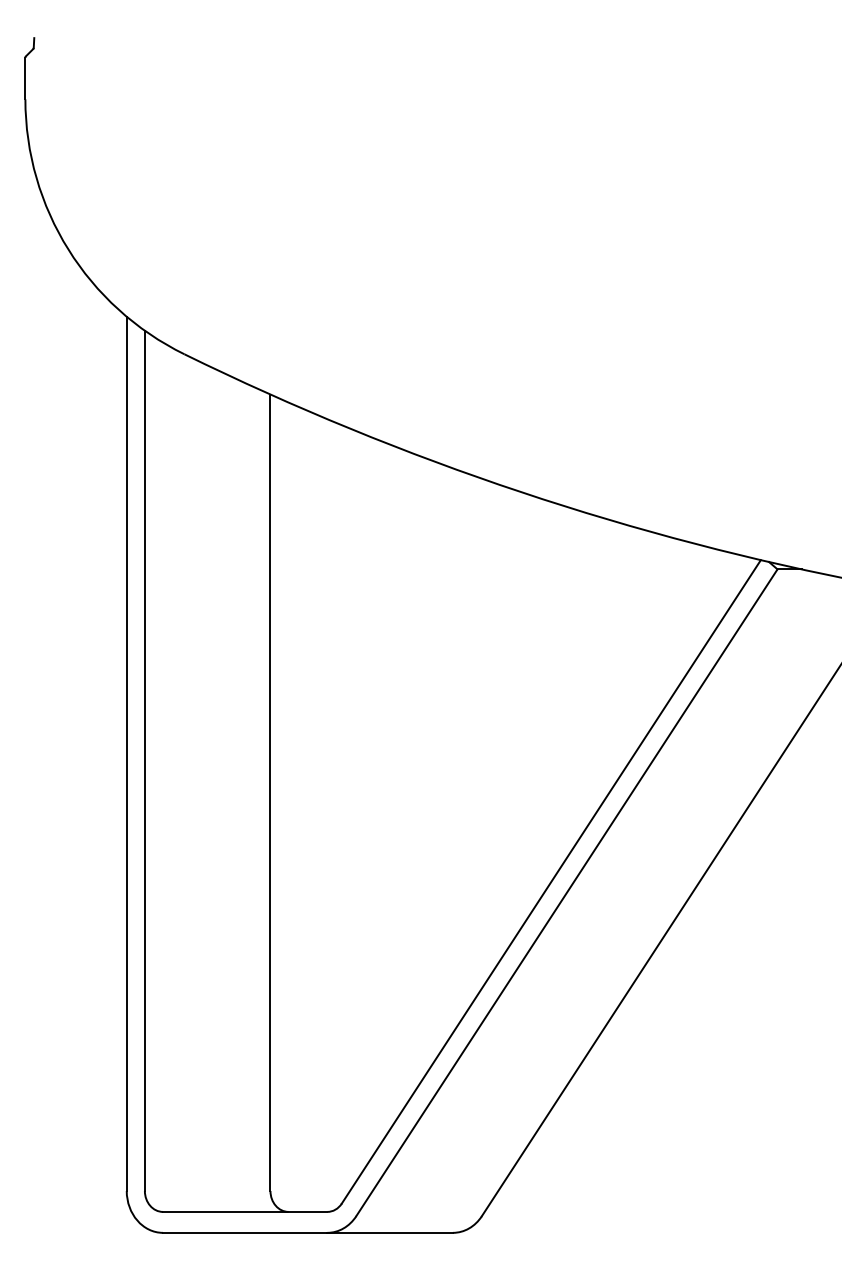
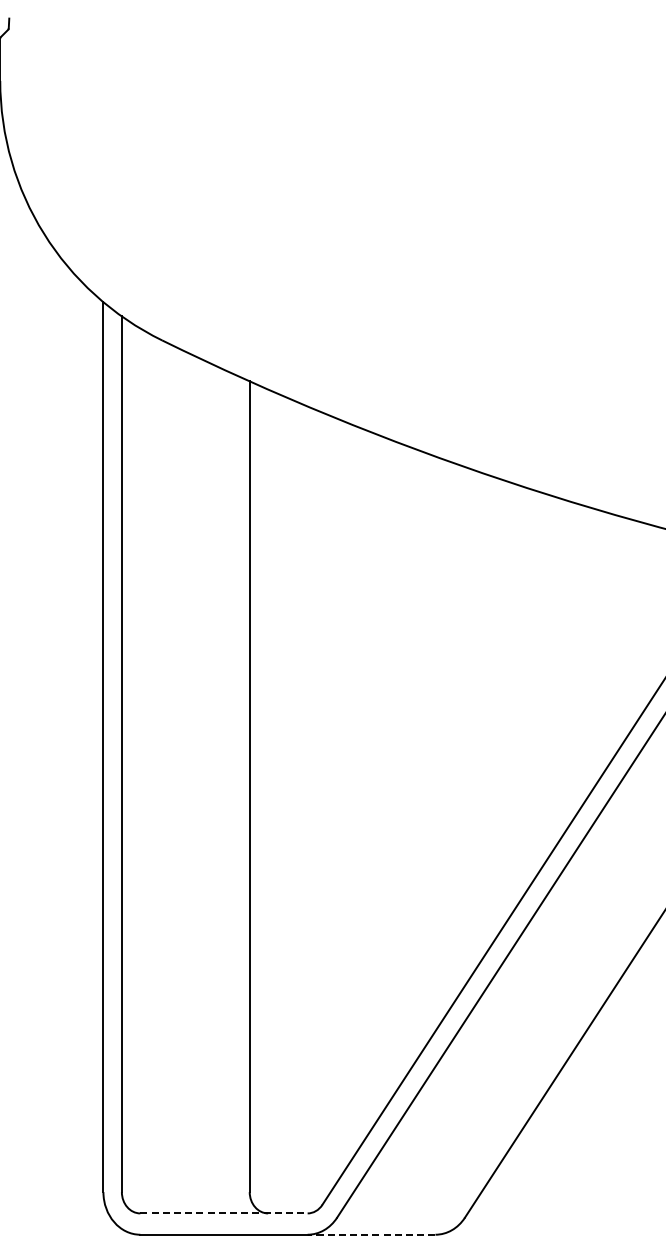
line: (245, 1211) -> (224, 1212), solid -> dashed
line: (390, 1232) -> (371, 1234), solid -> dashed

